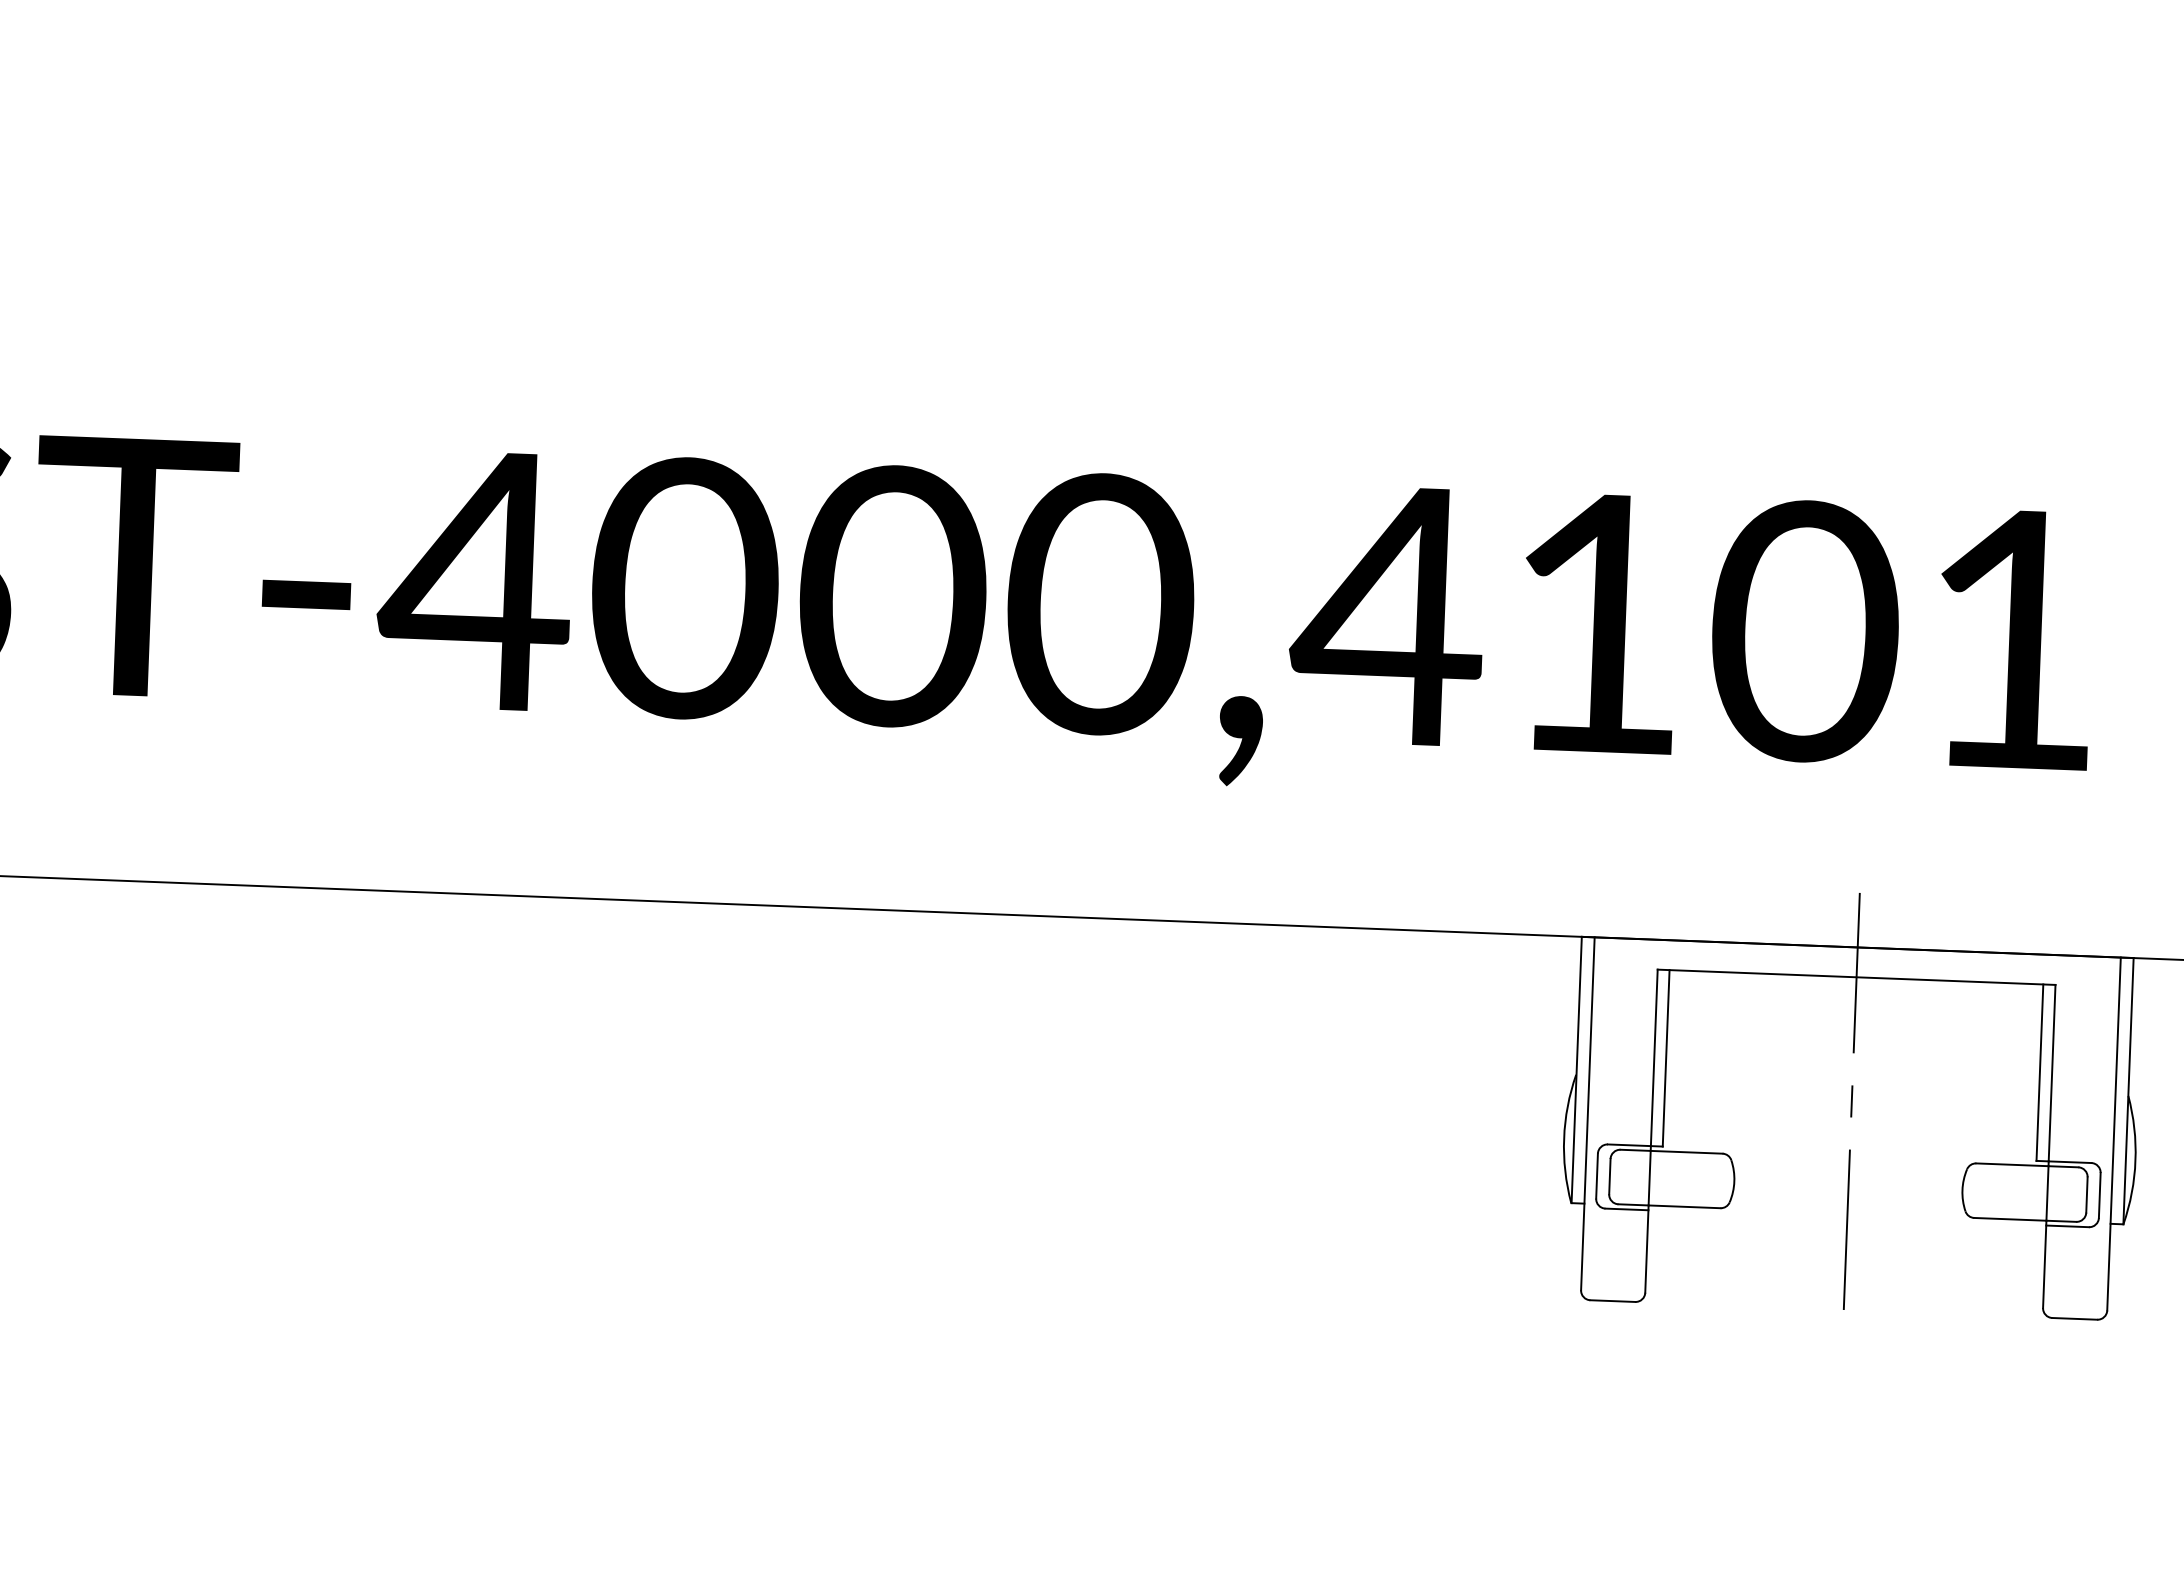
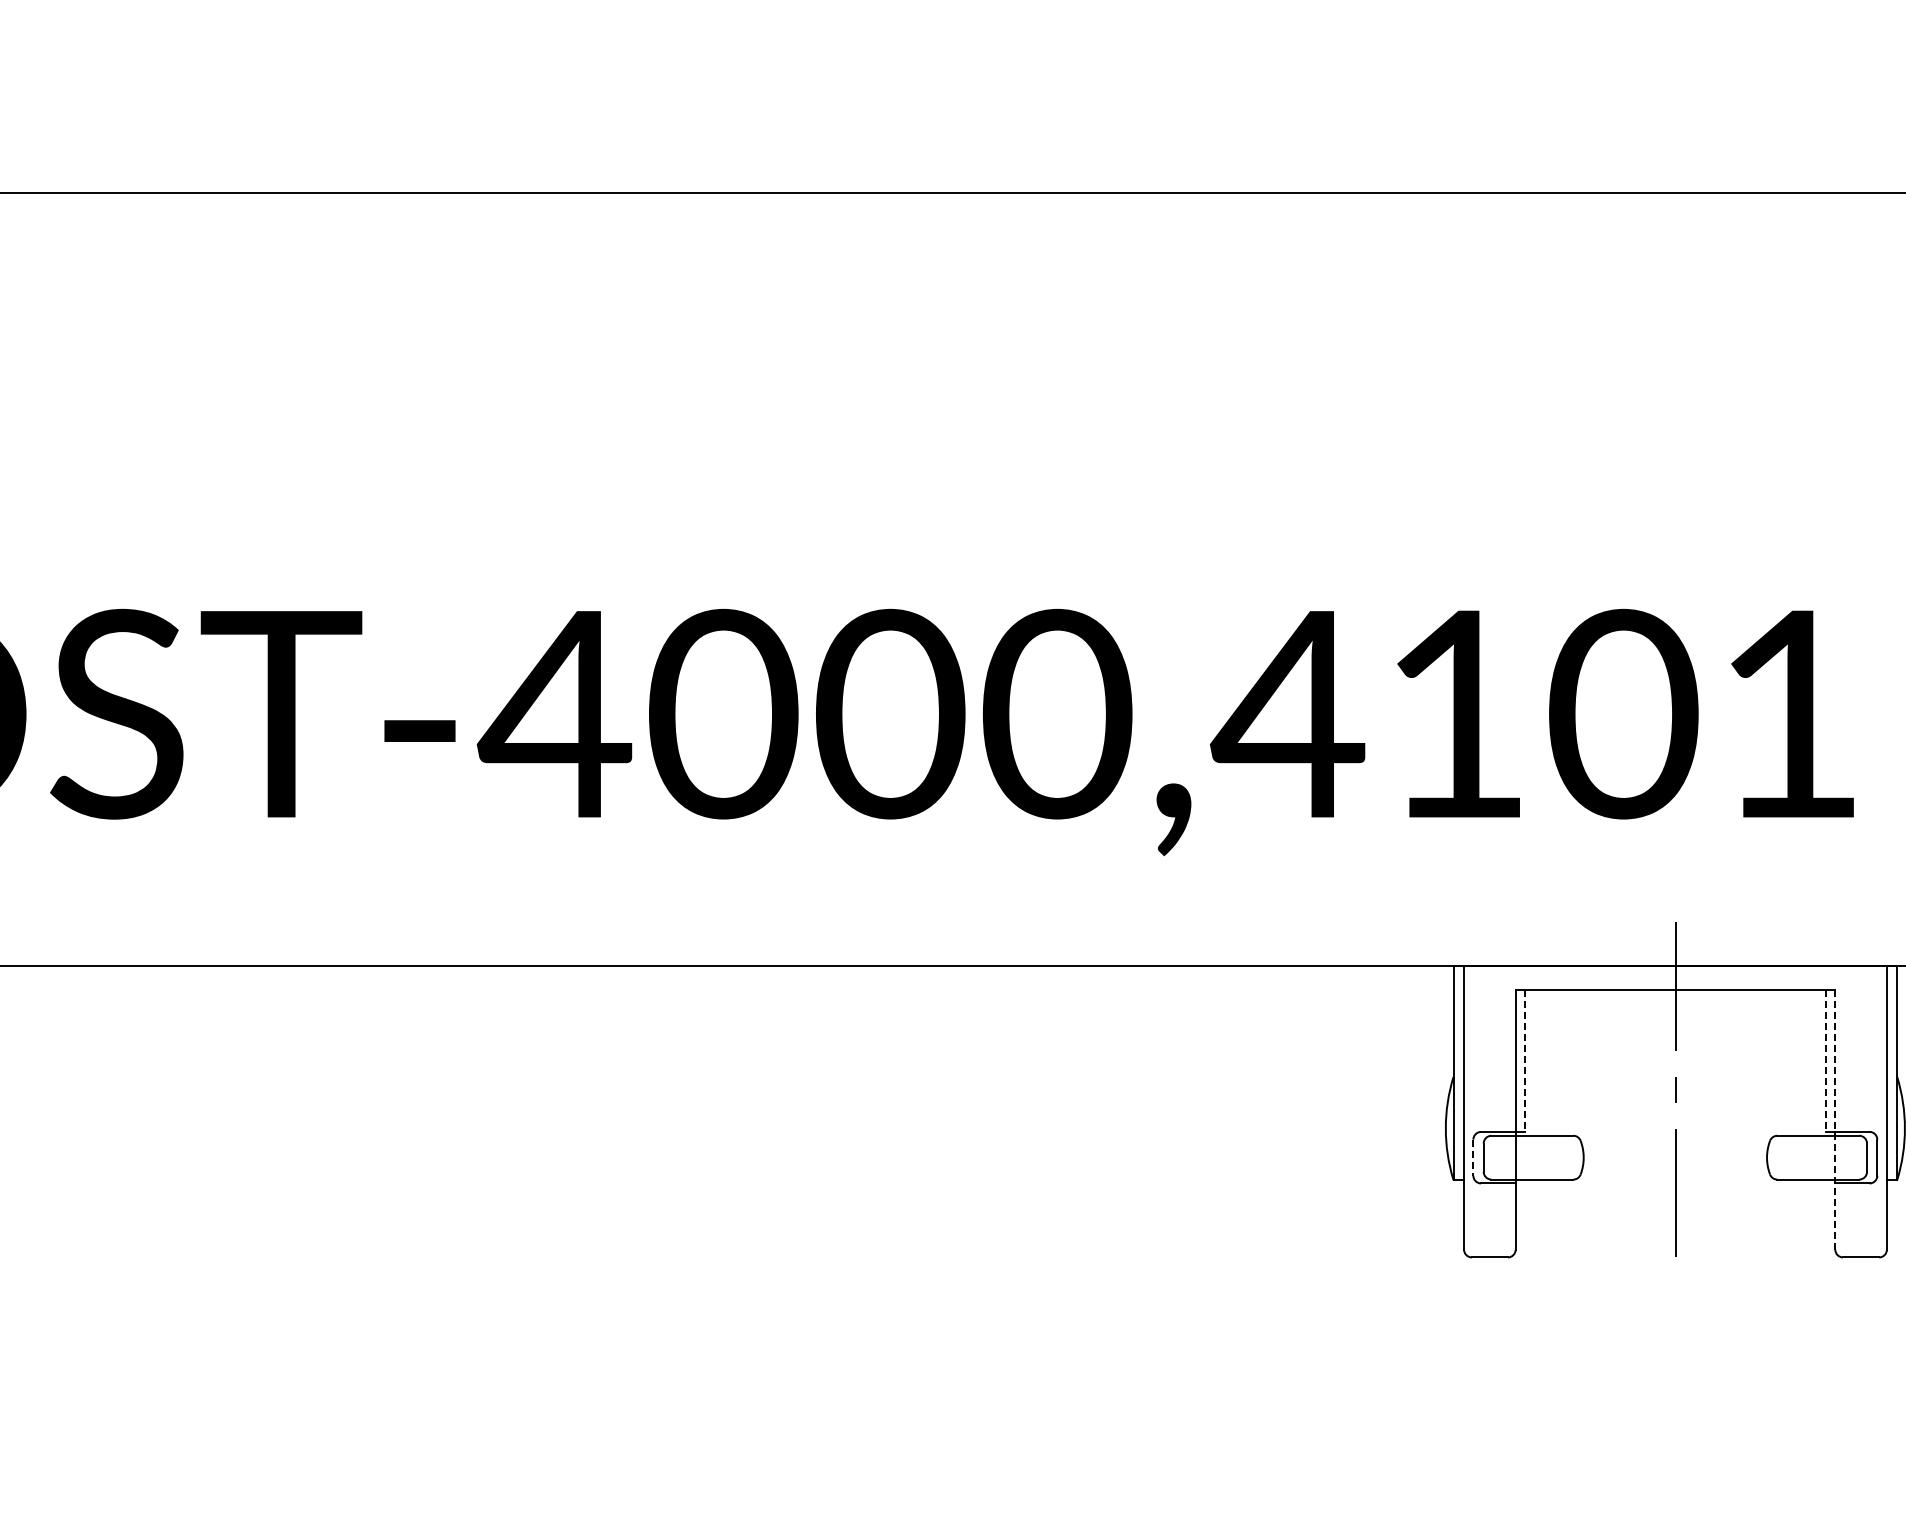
line: (1666, 1058) -> (1525, 1061), solid -> dashed
line: (2039, 1073) -> (1825, 1061), solid -> dashed
line: (2049, 1145) -> (1835, 1119), solid -> dashed
line: (1597, 1177) -> (1473, 1158), solid -> dashed

